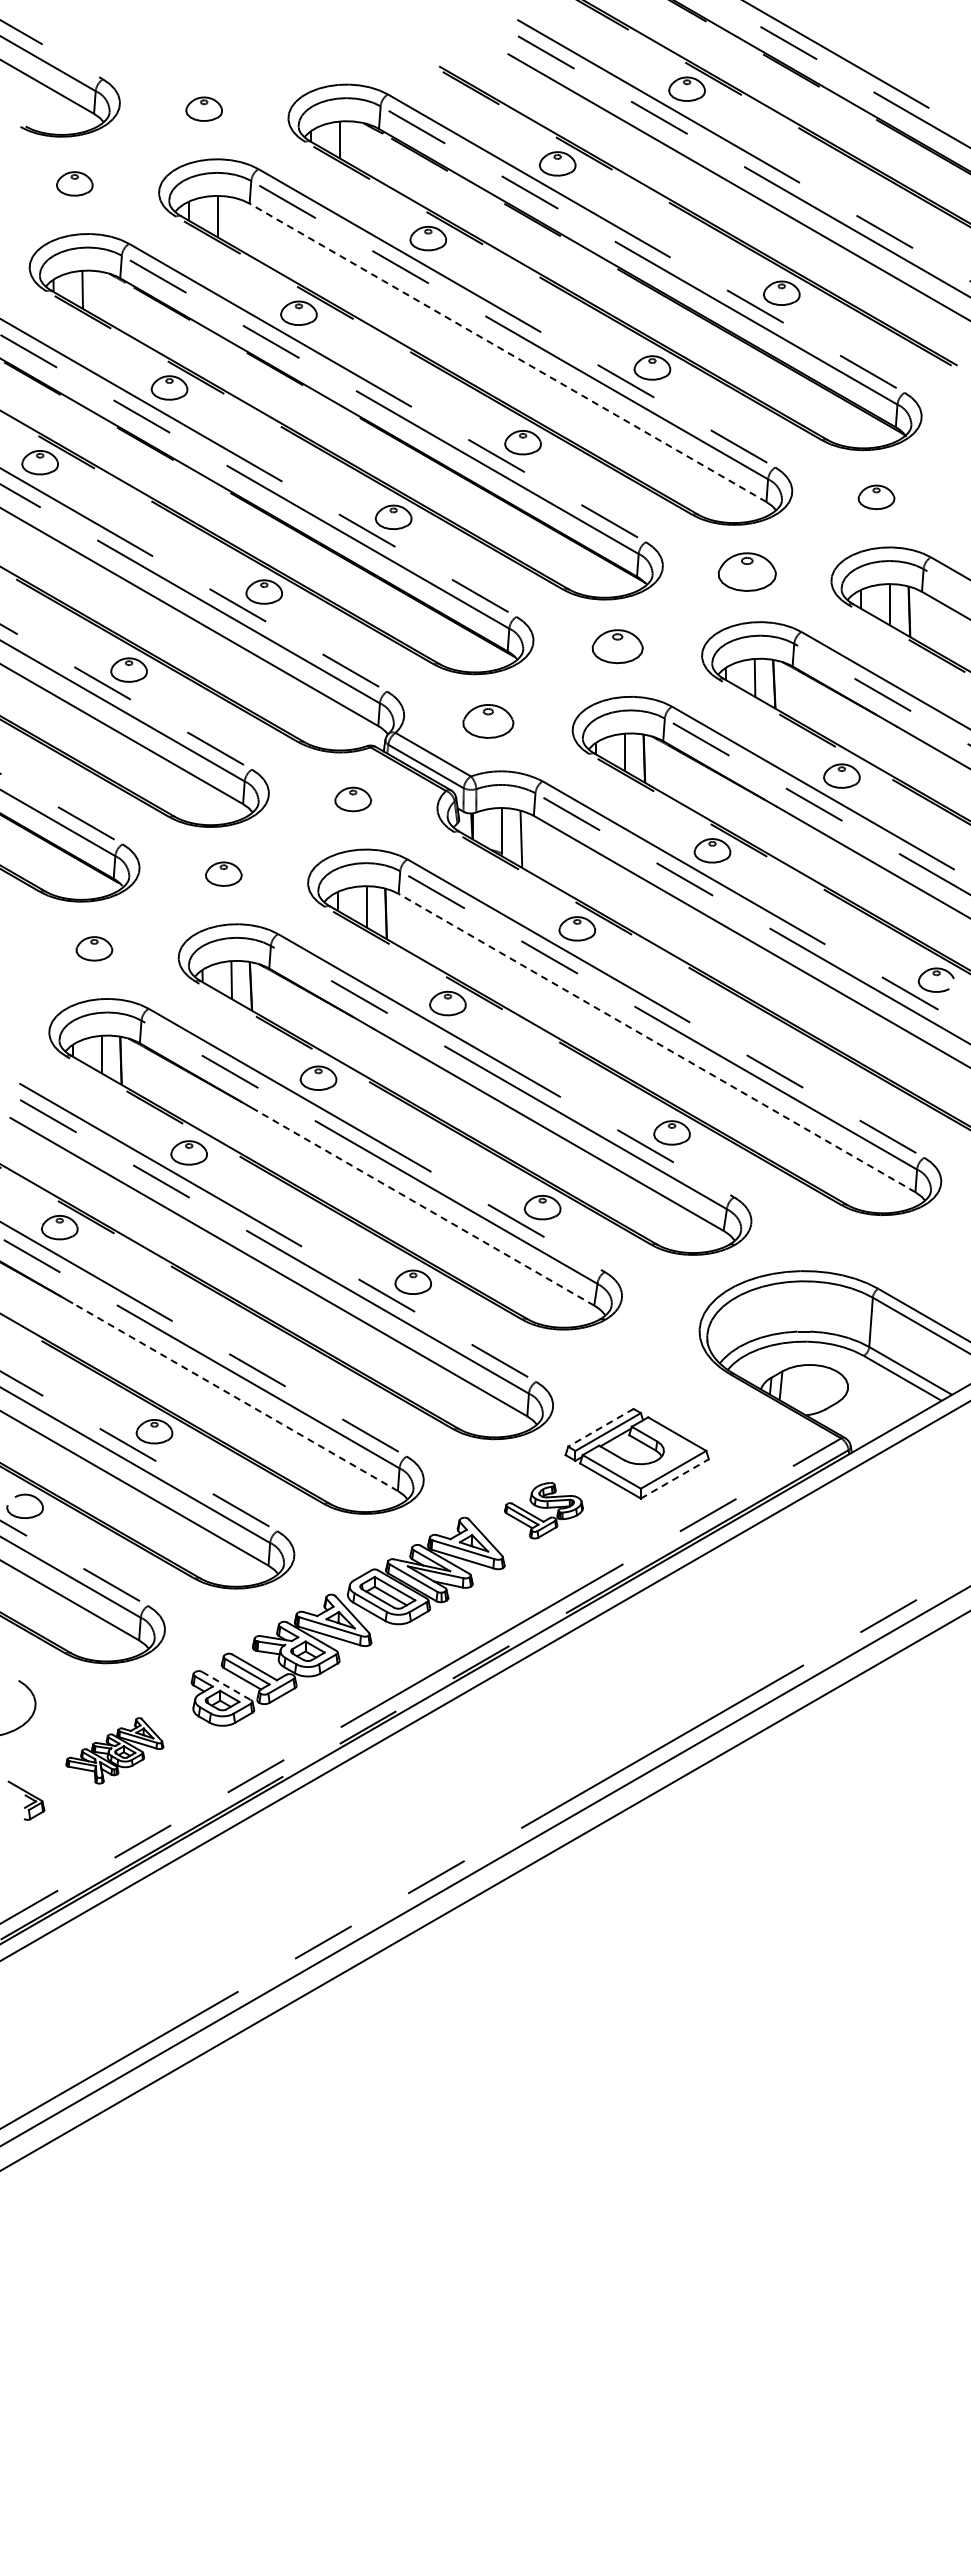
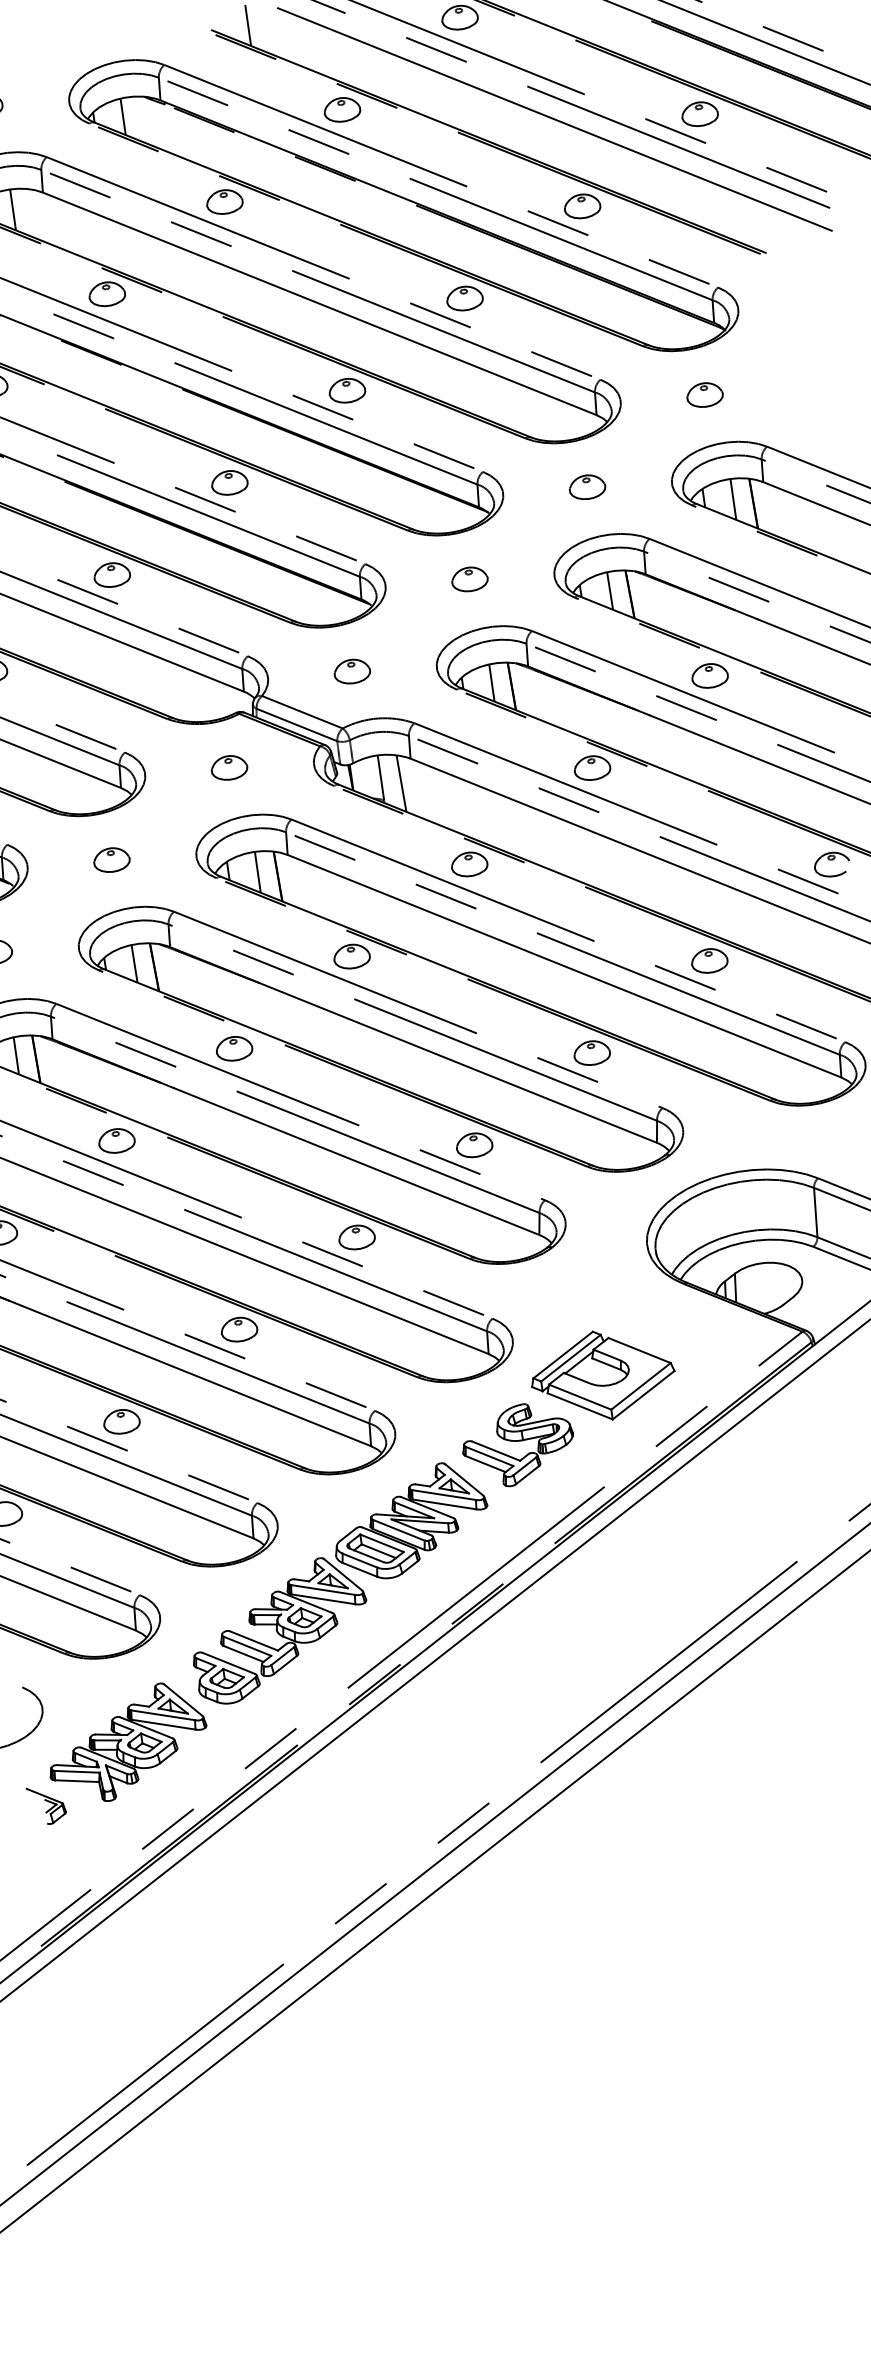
line: (476, 66) -> (248, 24), added
part: (910, 218) -> (699, 114), added
line: (507, 352) -> (319, 303), dashed -> solid
part: (746, 571) -> (586, 486), size x0.62
part: (617, 646) -> (469, 579), size x0.71
part: (488, 721) -> (352, 671), size x0.71
line: (656, 1042) -> (563, 965), dashed -> solid
part: (801, 1057) -> (709, 960), added
line: (423, 1207) -> (356, 1161), dashed -> solid
part: (283, 1356) -> (238, 1329), added
line: (234, 1396) -> (195, 1375), dashed -> solid
line: (600, 1427) -> (562, 1354), dashed -> solid
line: (675, 1478) -> (644, 1394), dashed -> solid
part: (543, 1510) -> (517, 1444), size x1.43
line: (226, 1685) -> (228, 1662), dashed -> solid
part: (114, 1750) -> (127, 1743), size x1.67

